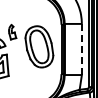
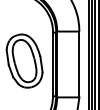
line: (81, 49) -> (78, 64), dashed -> solid

